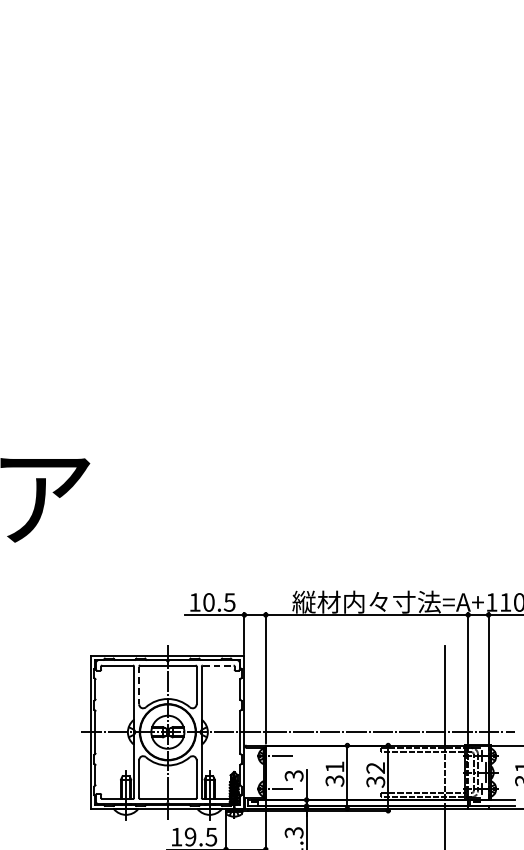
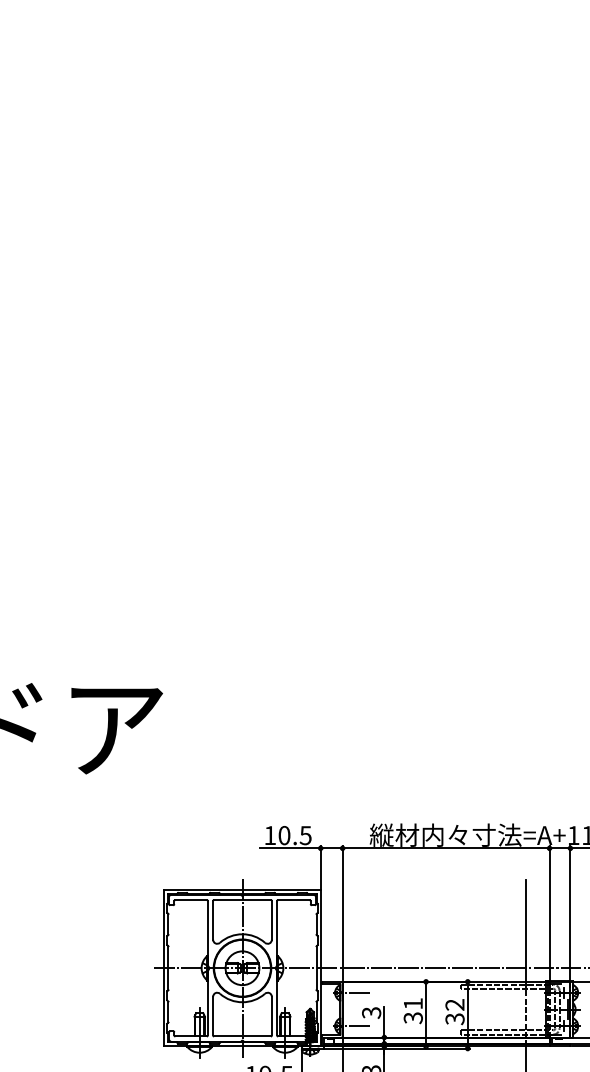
line: (217, 665) -> (293, 900), dashed -> solid
line: (139, 685) -> (213, 920), dashed -> solid

